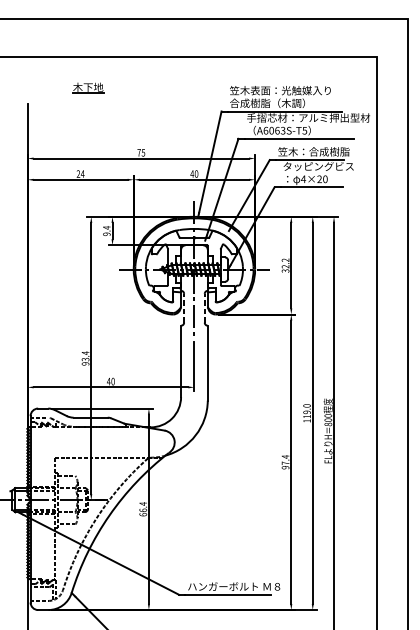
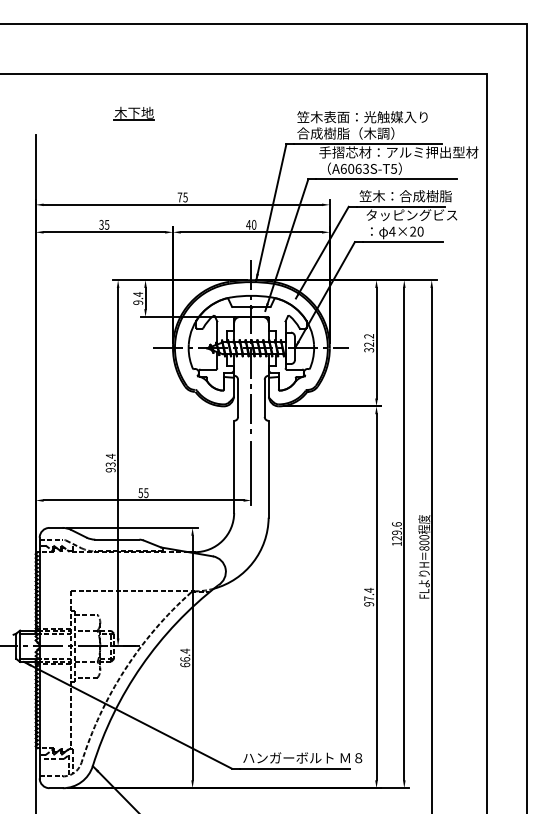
part: (87, 87) -> (133, 113), moved
text: (80, 173) -> (104, 224), 24 -> 35
line: (184, 308) -> (238, 398), dashed -> solid
line: (204, 308) -> (264, 398), dashed -> solid
text: (110, 381) -> (143, 493), 40 -> 55
text: (306, 411) -> (396, 531), 119.0 -> 129.6

